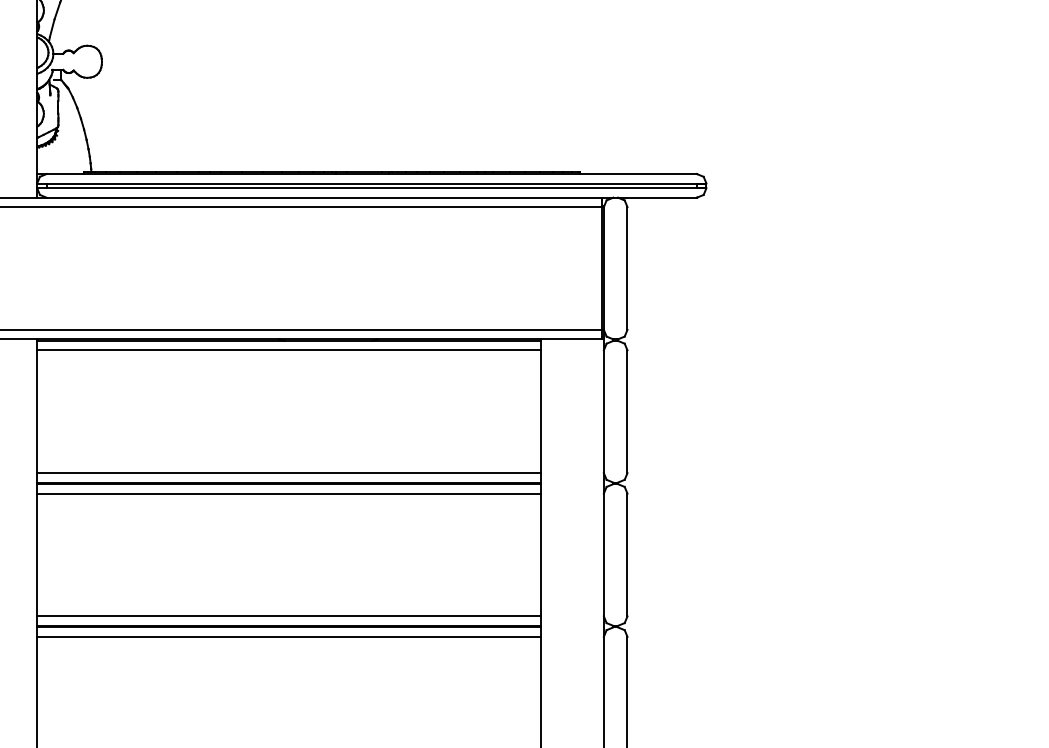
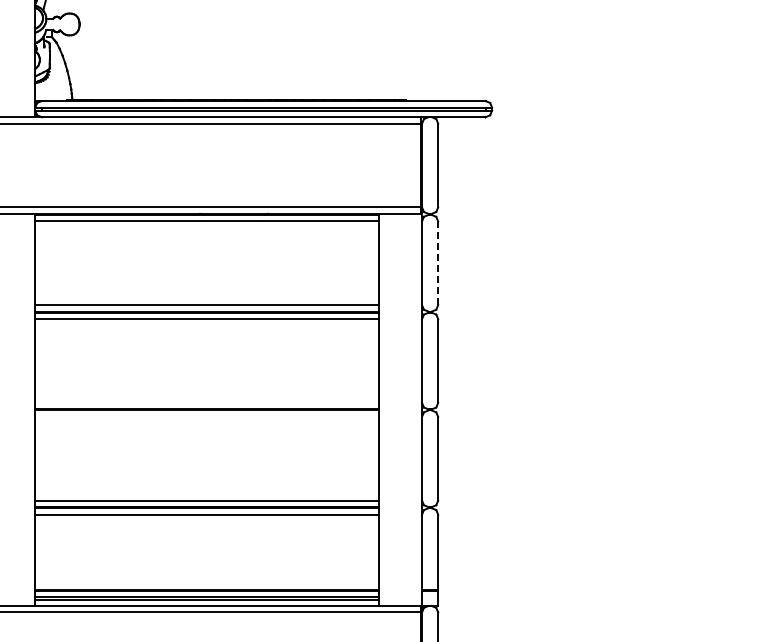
line: (627, 412) -> (438, 263), solid -> dashed
line: (289, 615) -> (207, 402), removed
line: (289, 636) -> (207, 416), removed

